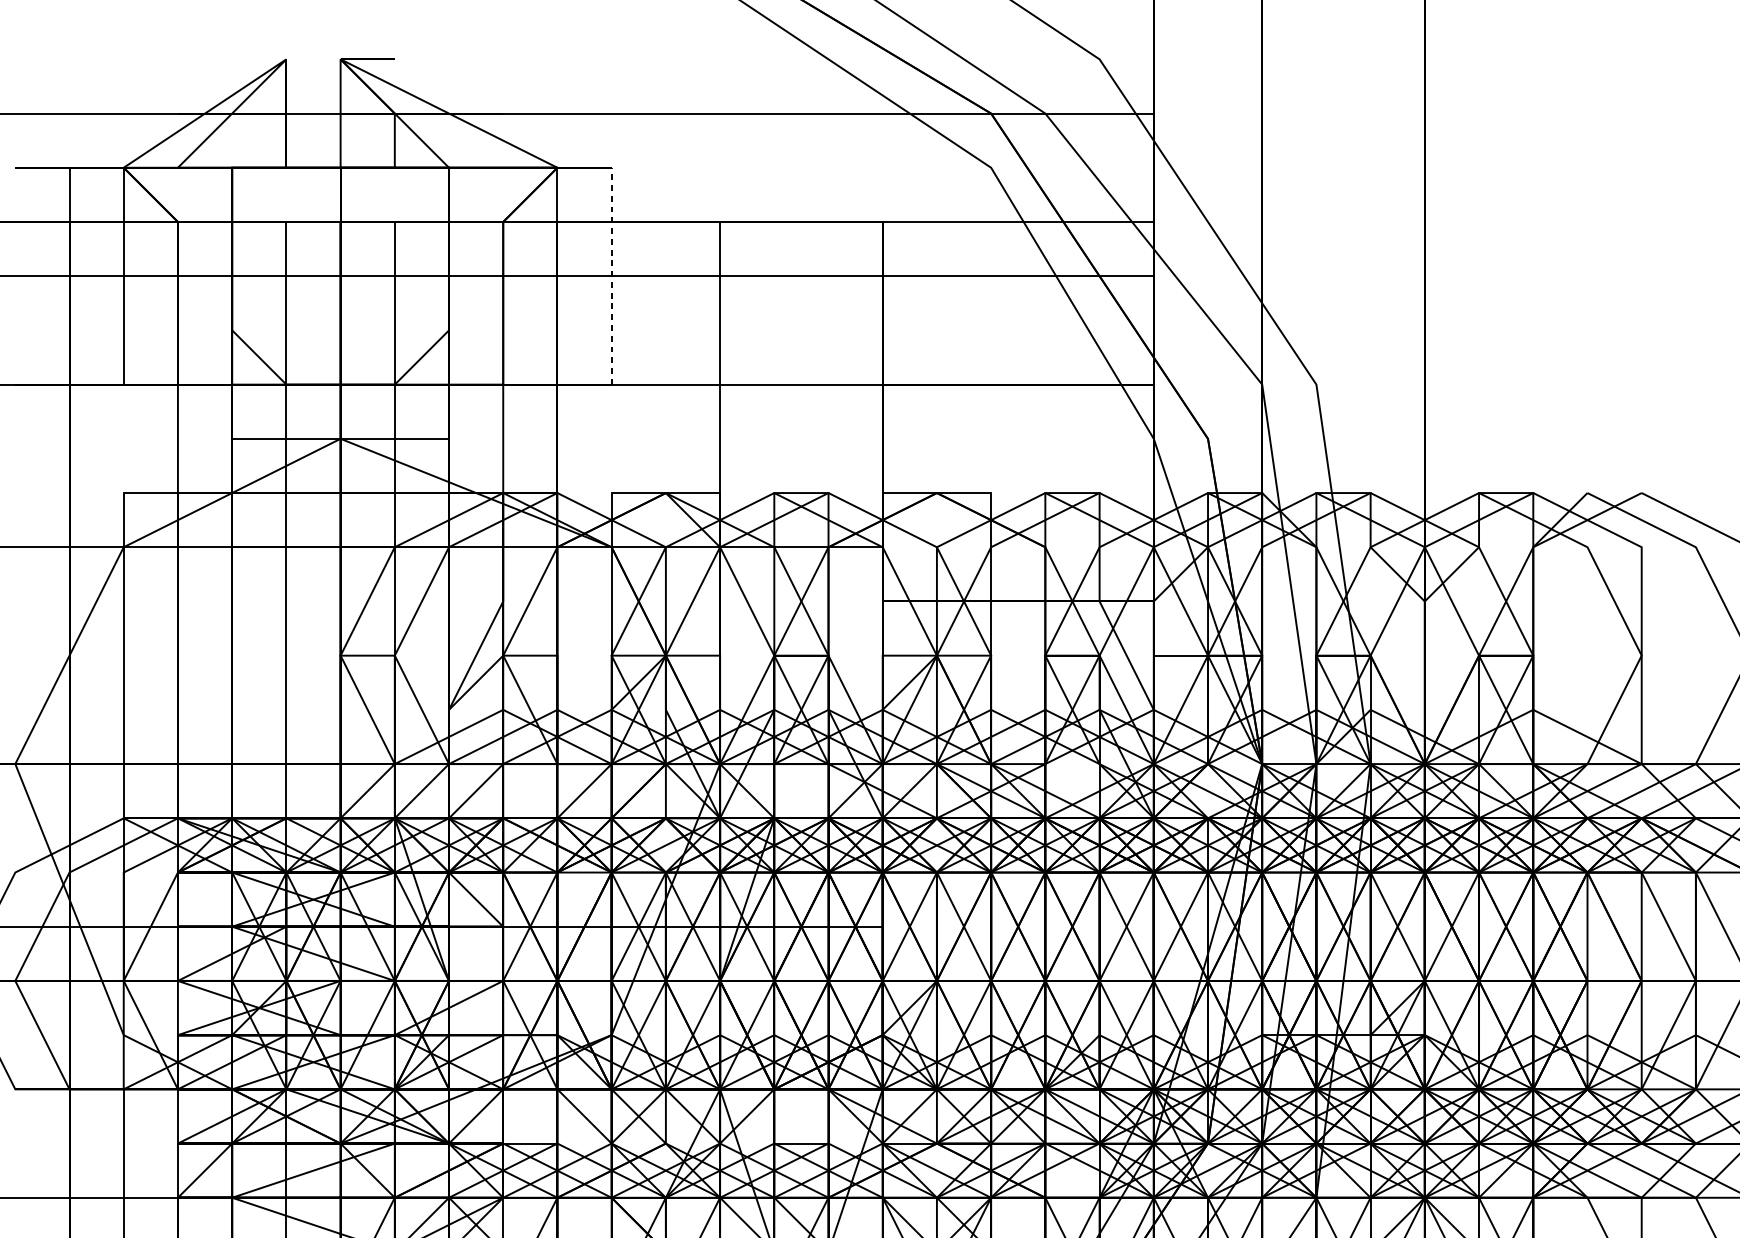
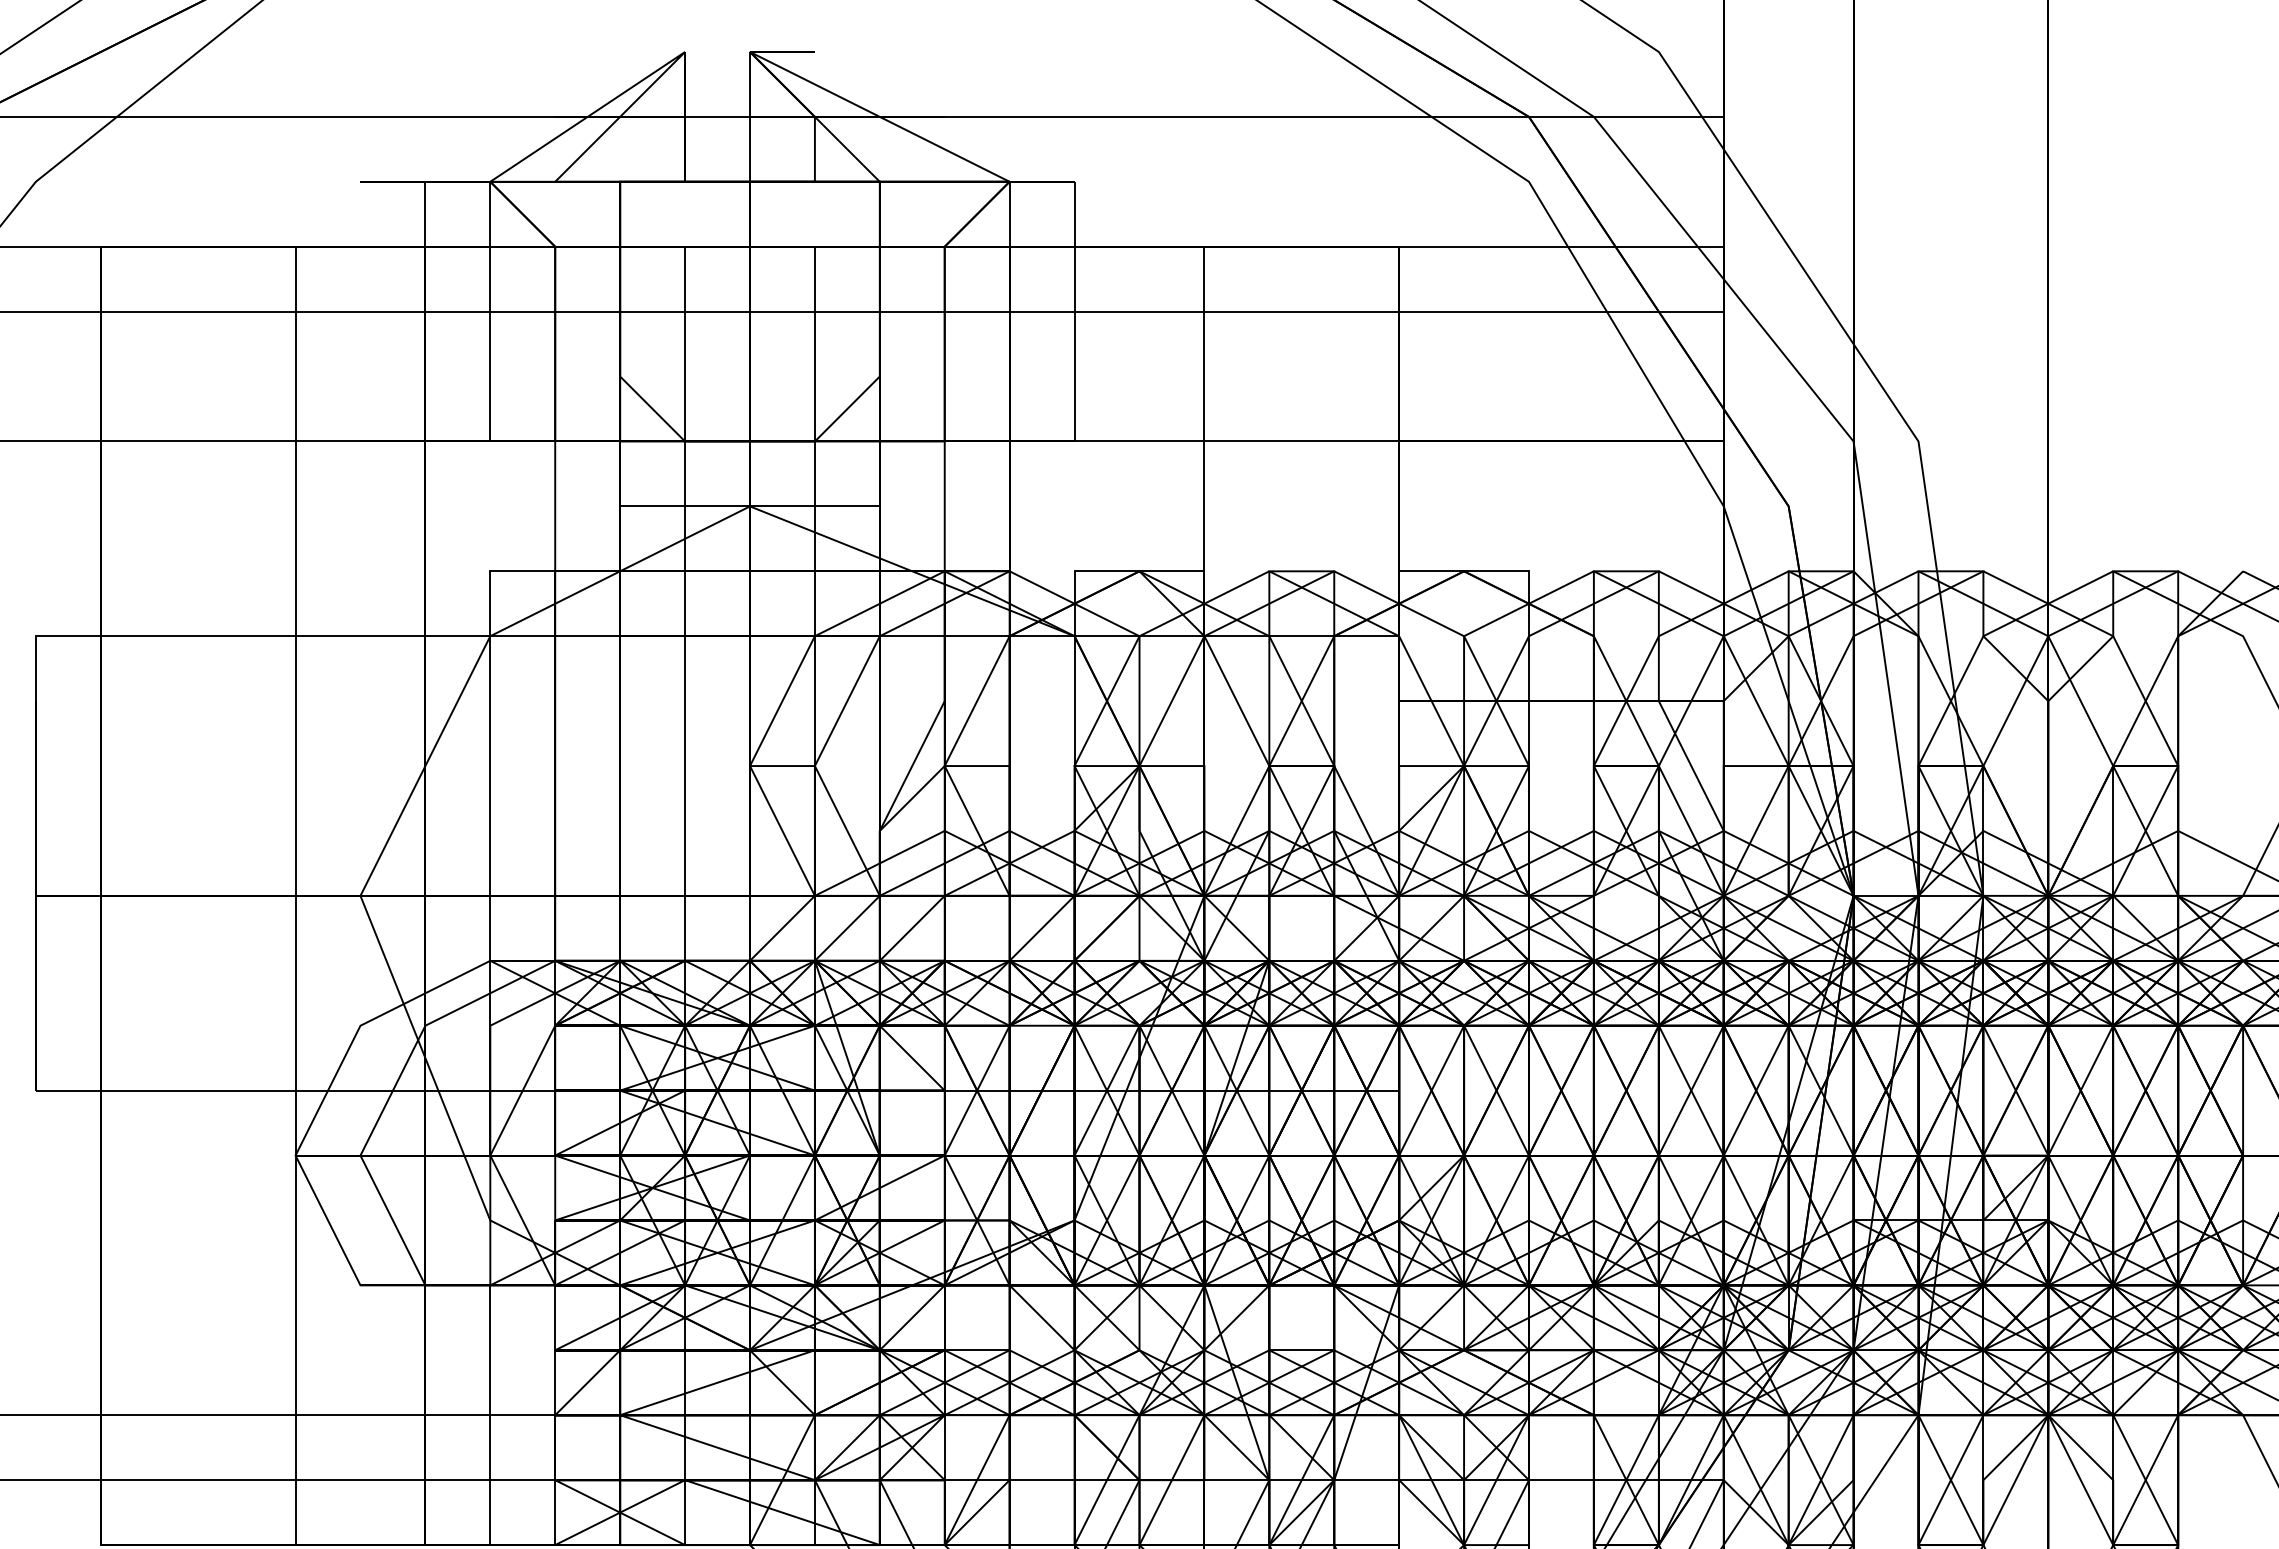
line: (611, 276) -> (1074, 311), dashed -> solid

